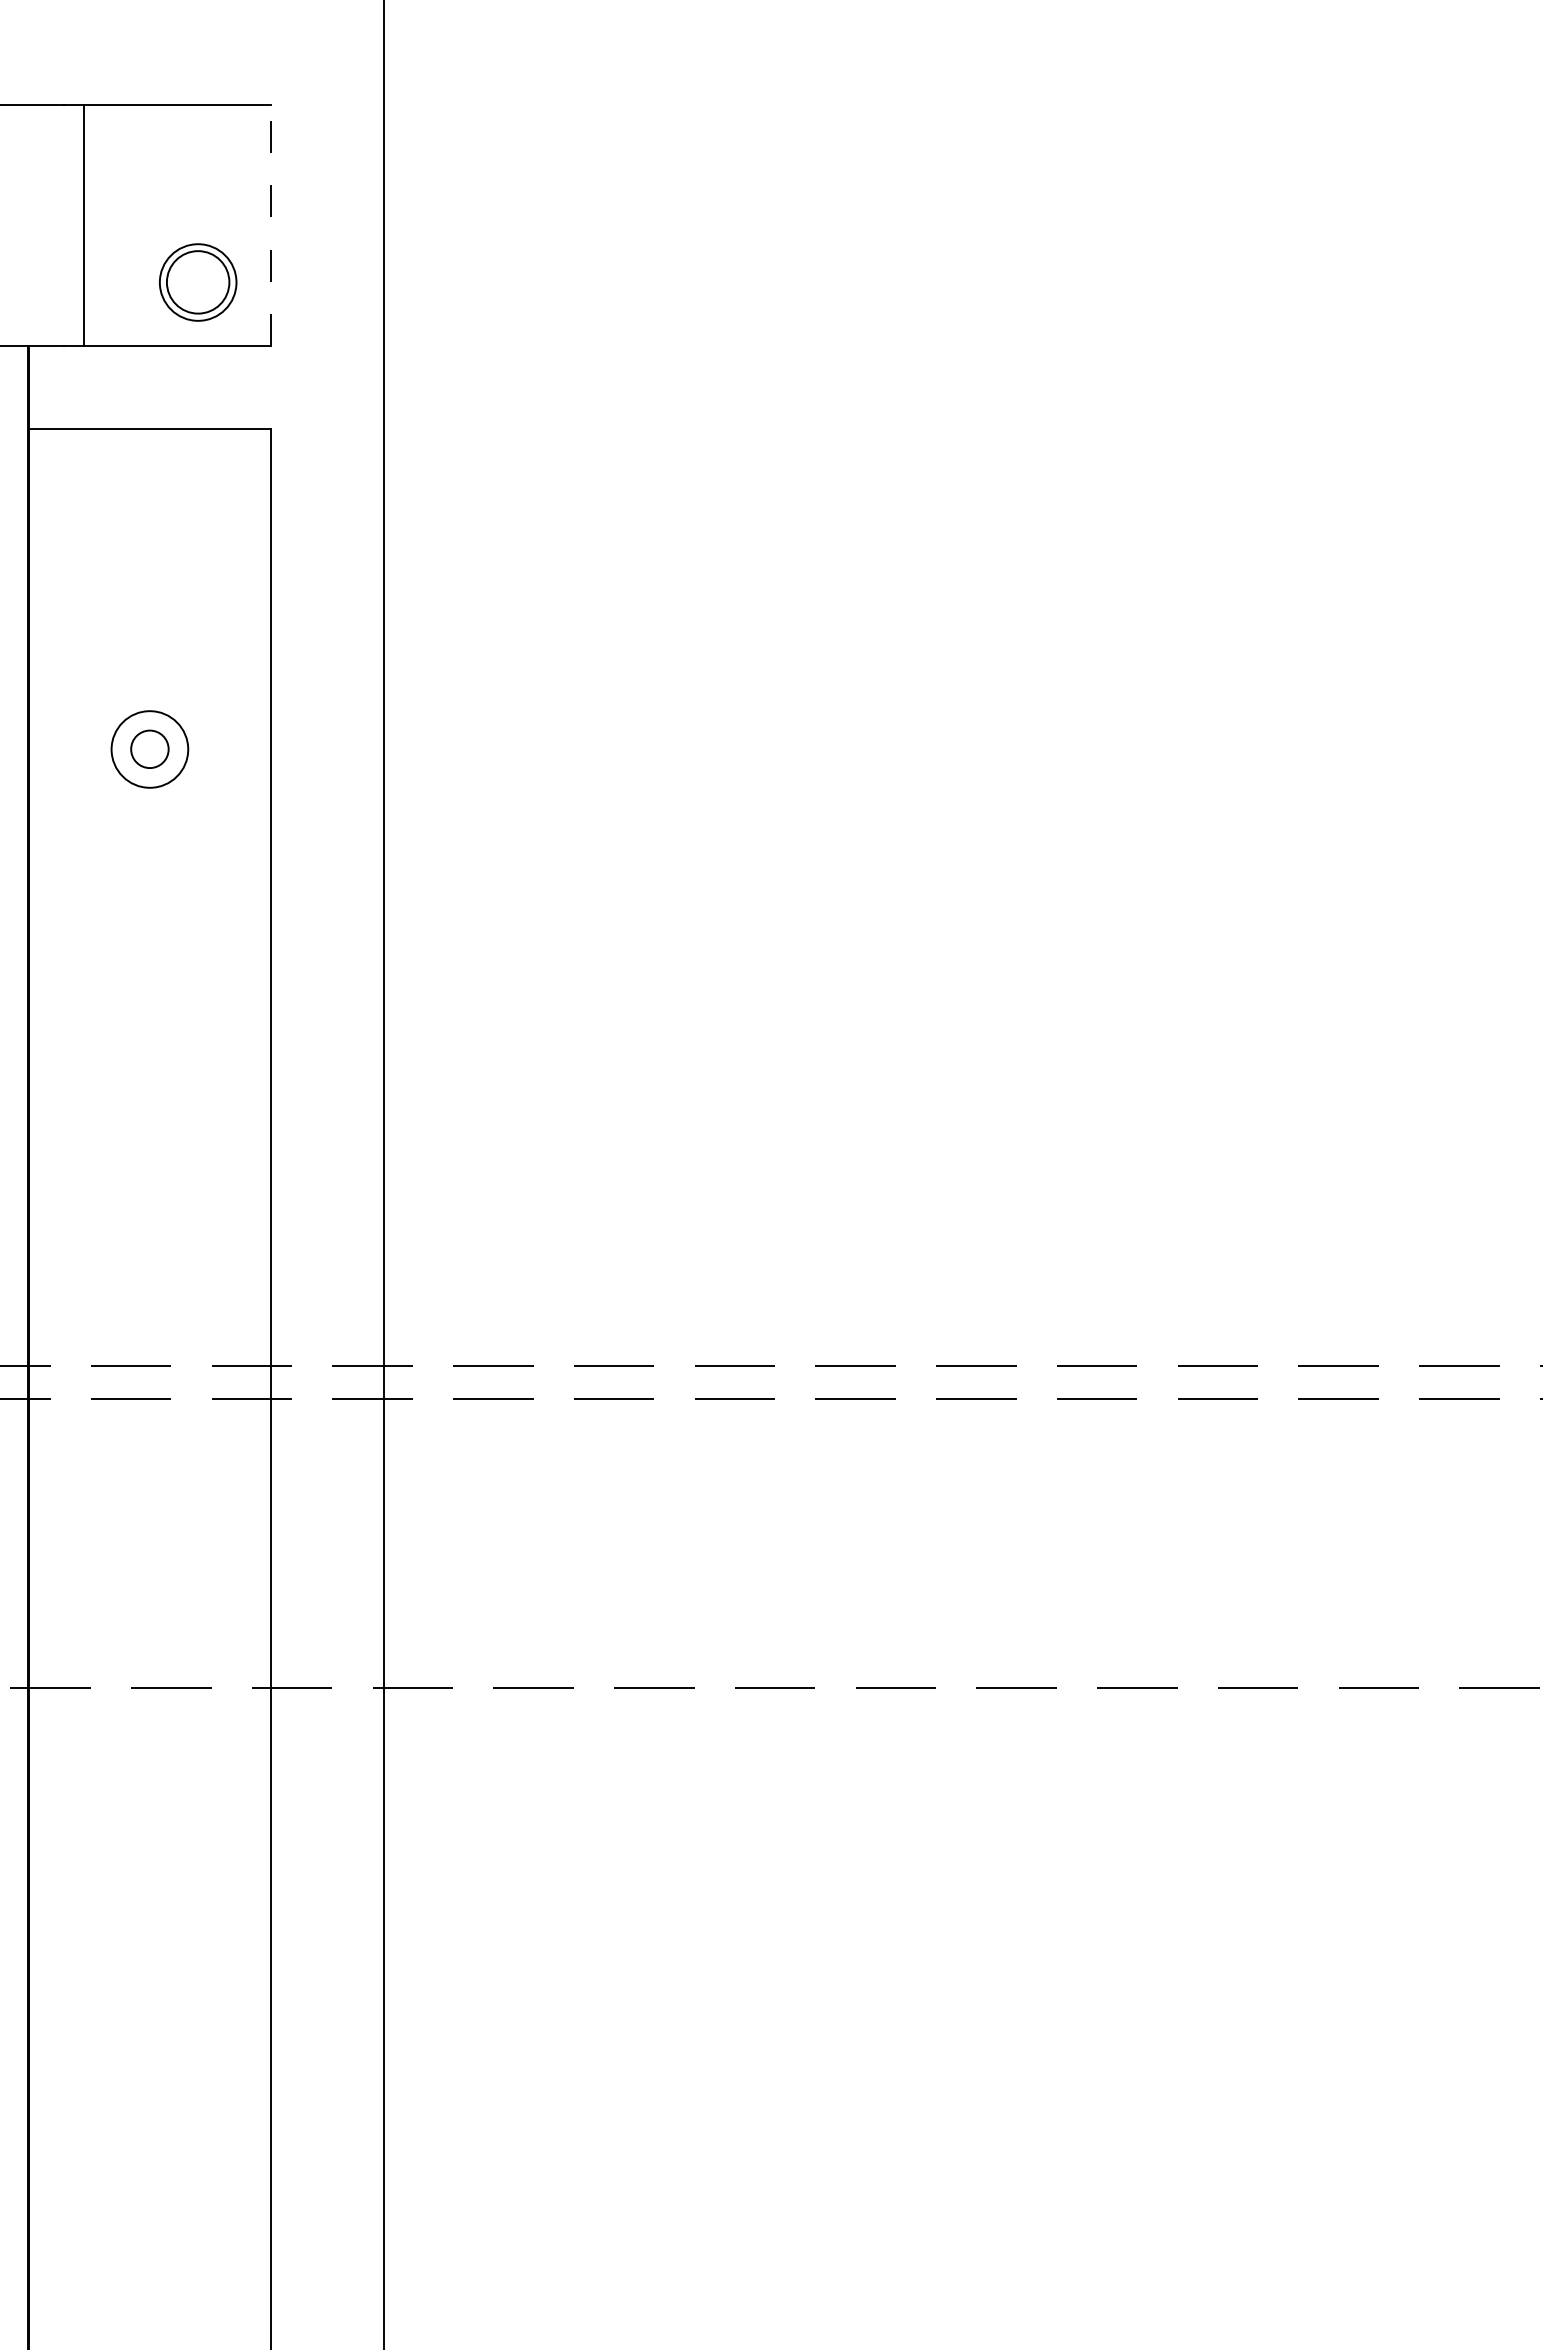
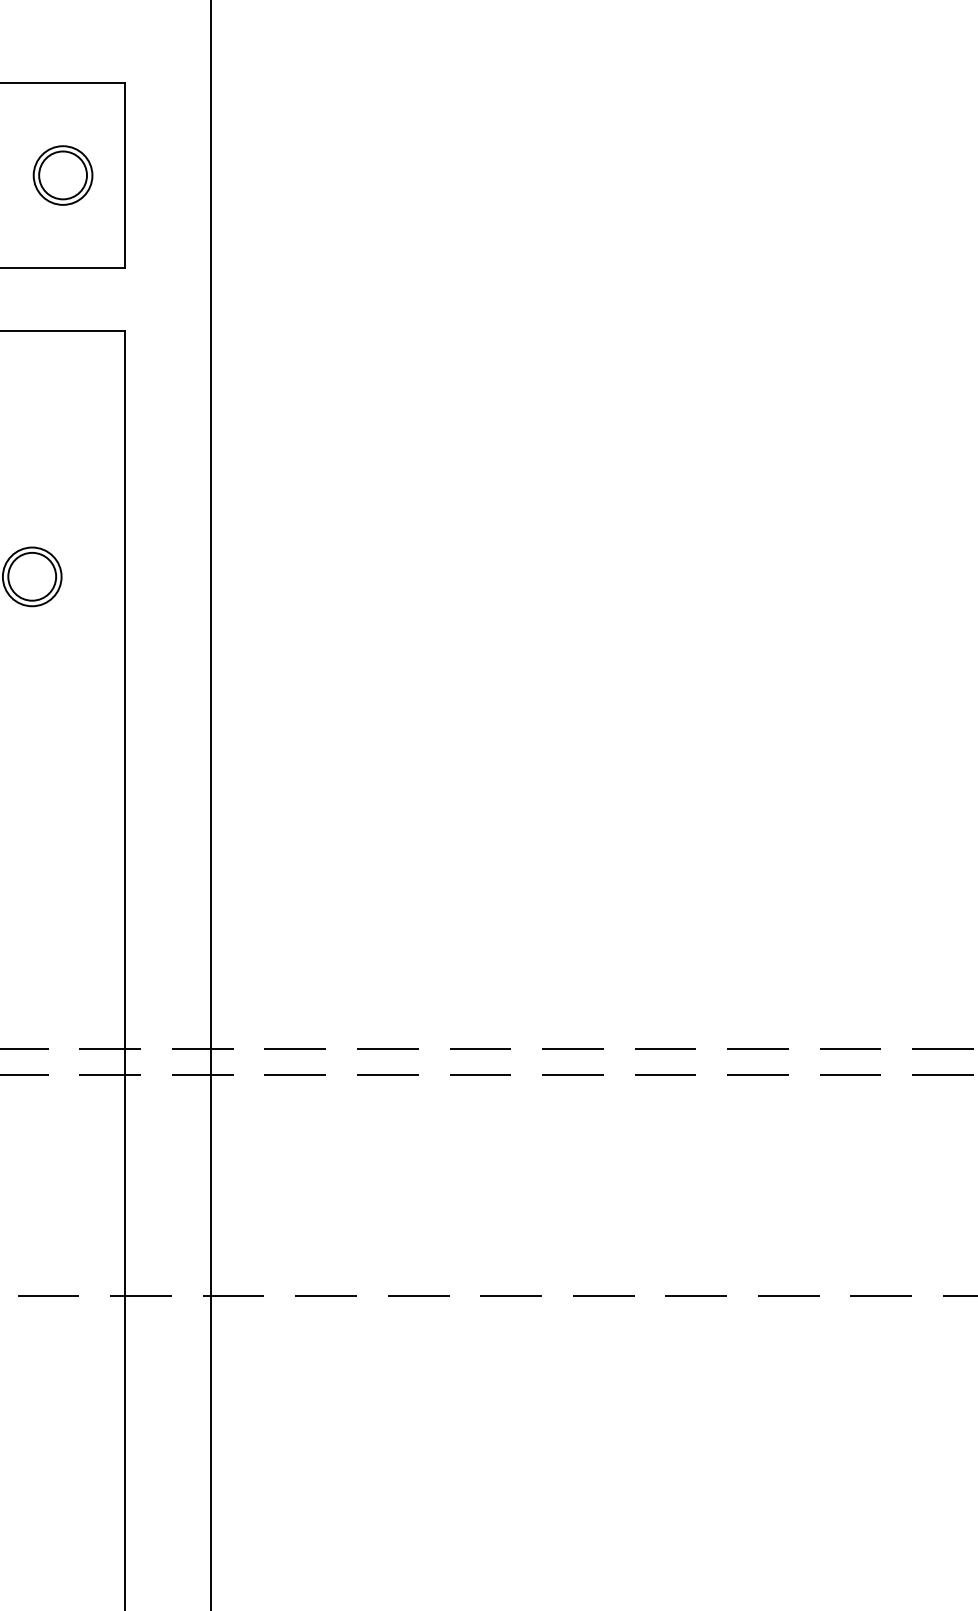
line: (270, 225) -> (124, 175), dashed -> solid
part: (198, 282) -> (63, 175), moved
circle: (149, 749) -> (31, 576), size x1.67

